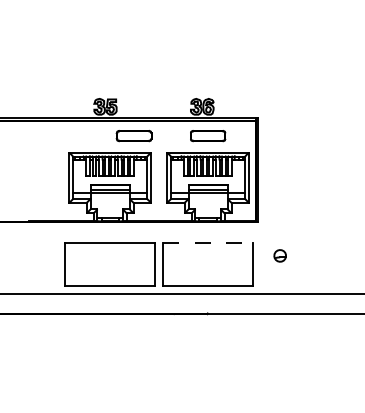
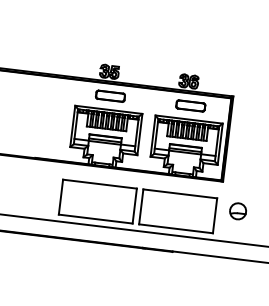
part: (133, 136) -> (109, 96), moved
line: (208, 243) -> (180, 194), dashed -> solid
part: (279, 255) -> (237, 210), size x1.67

